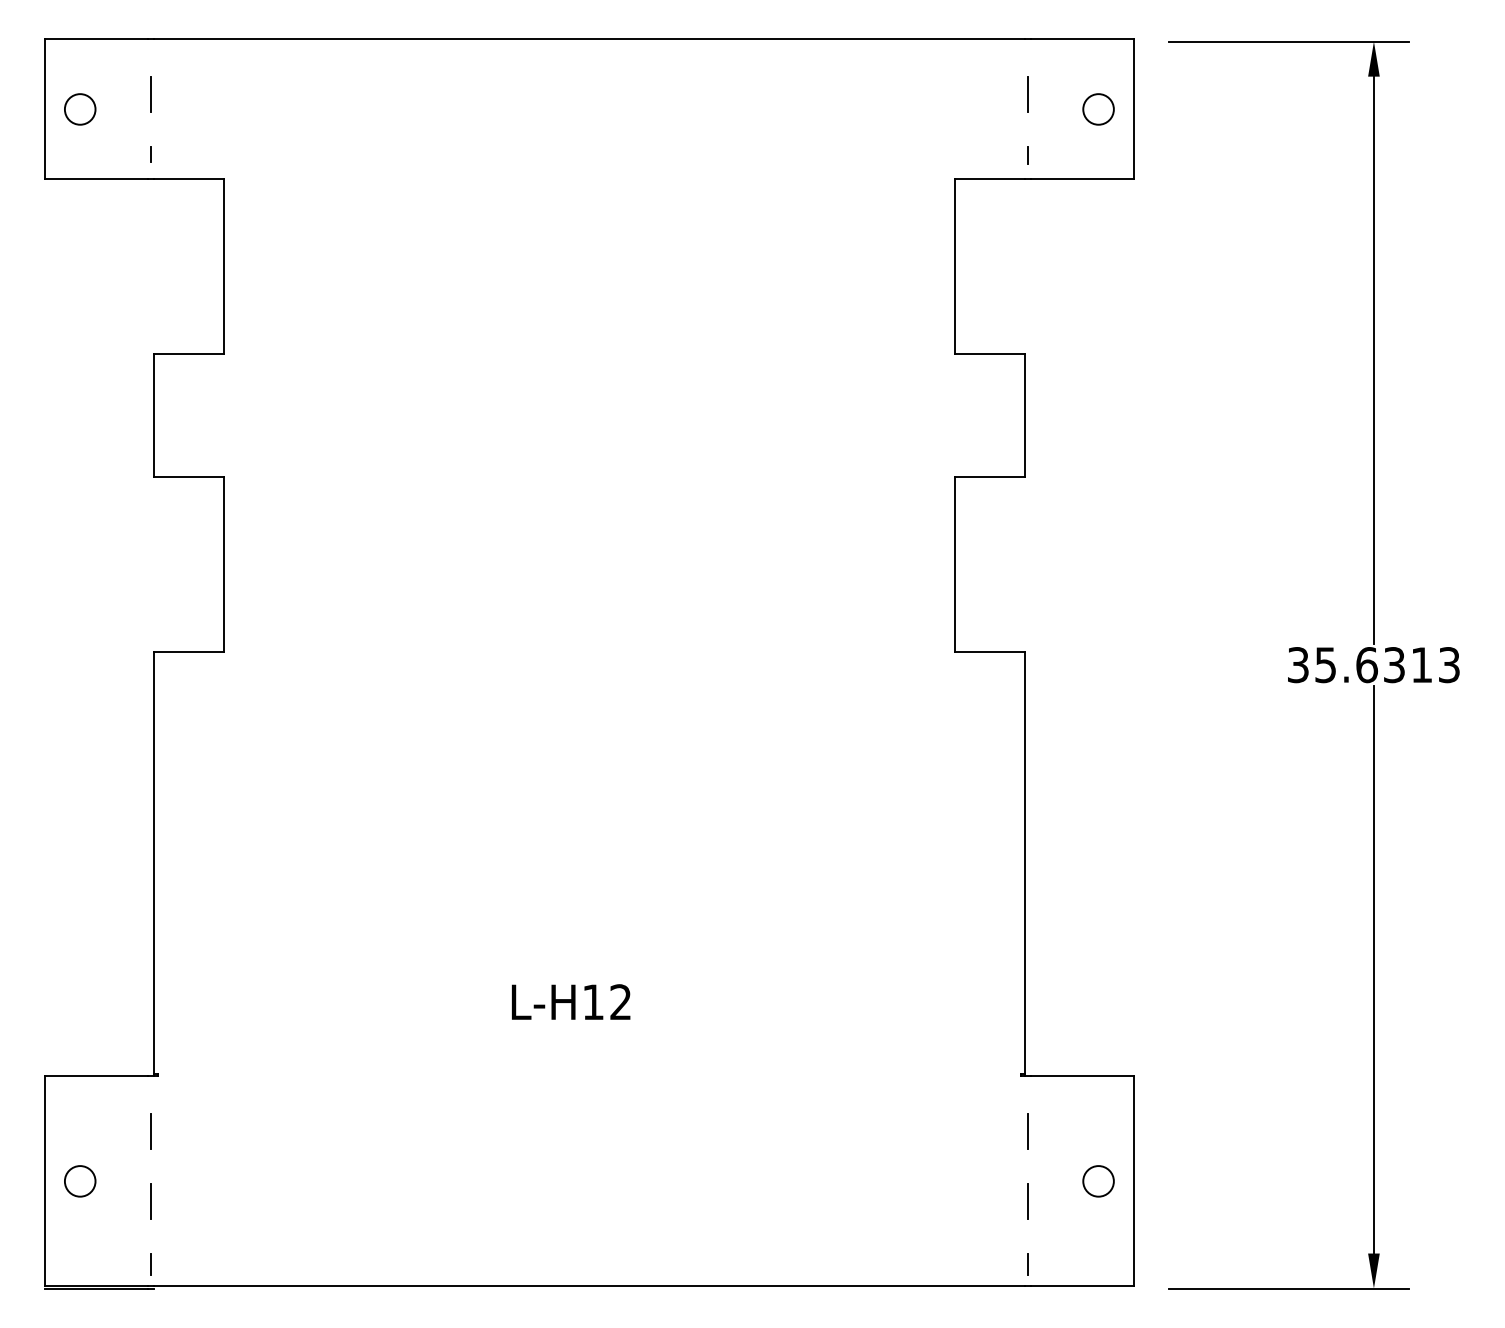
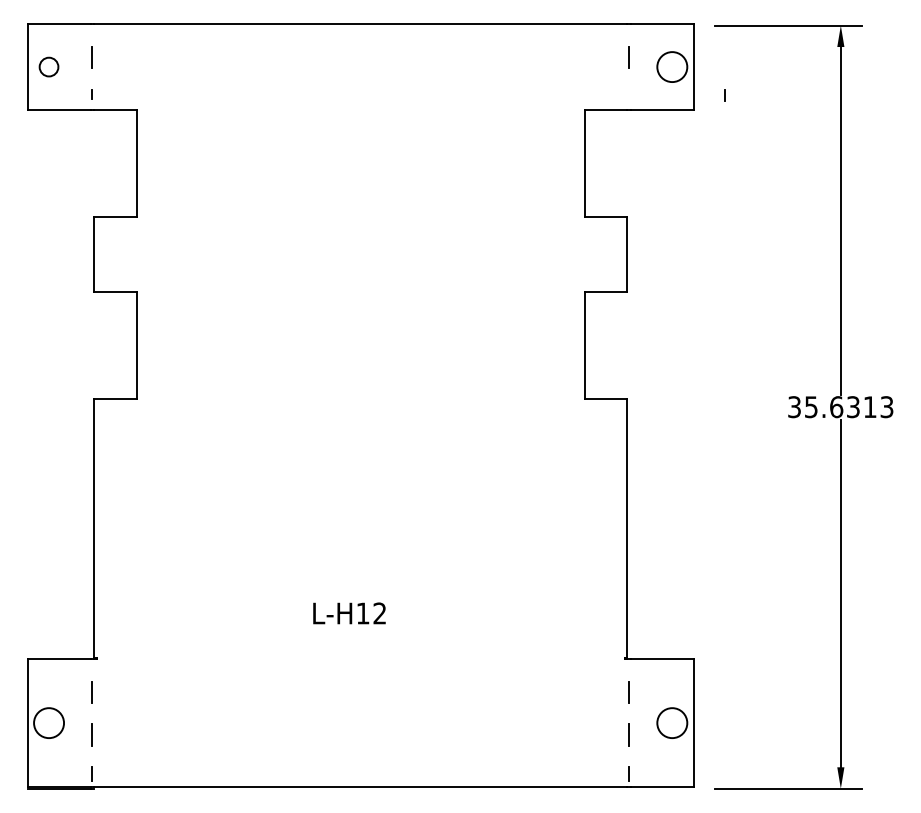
circle: (1097, 108) -> (671, 66), size x1.6
line: (1026, 155) -> (724, 95), moved
circle: (79, 1180) -> (48, 722), size x1.6
circle: (1097, 1180) -> (671, 722), size x1.6

